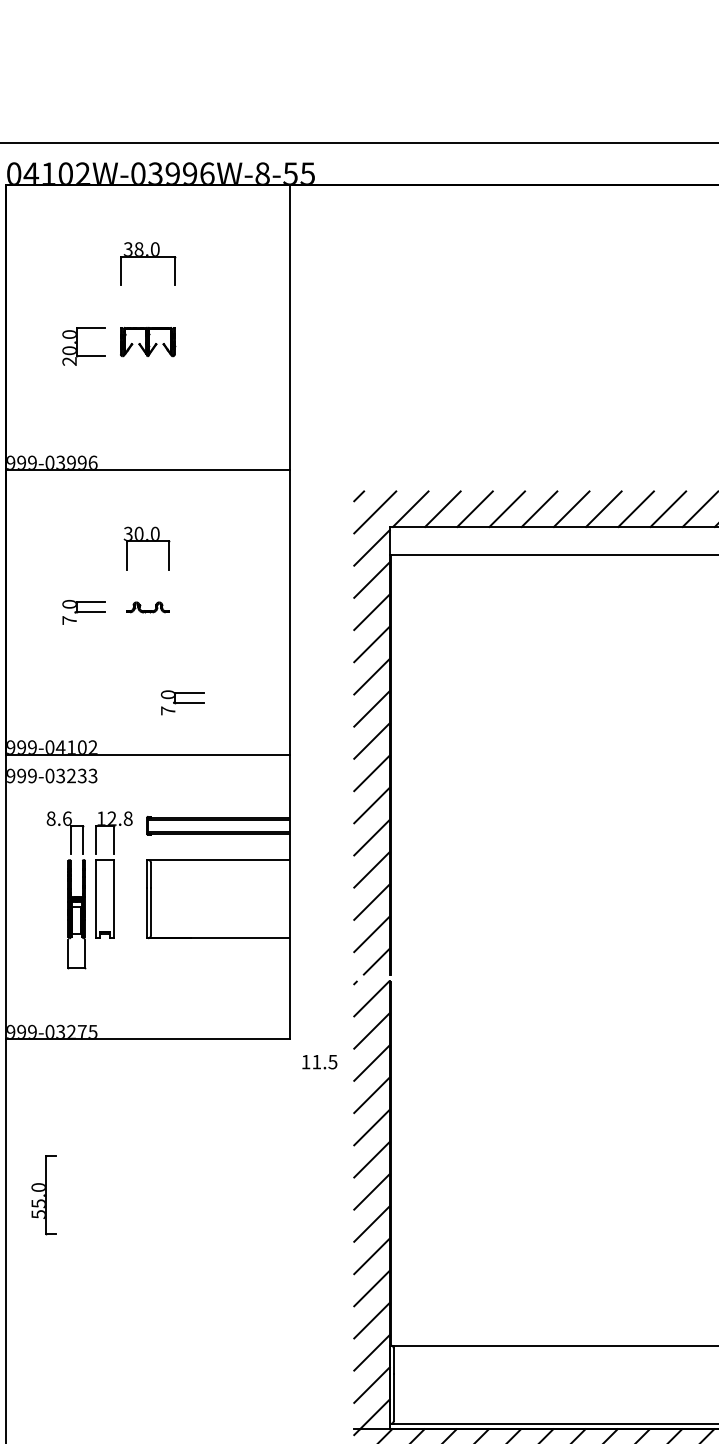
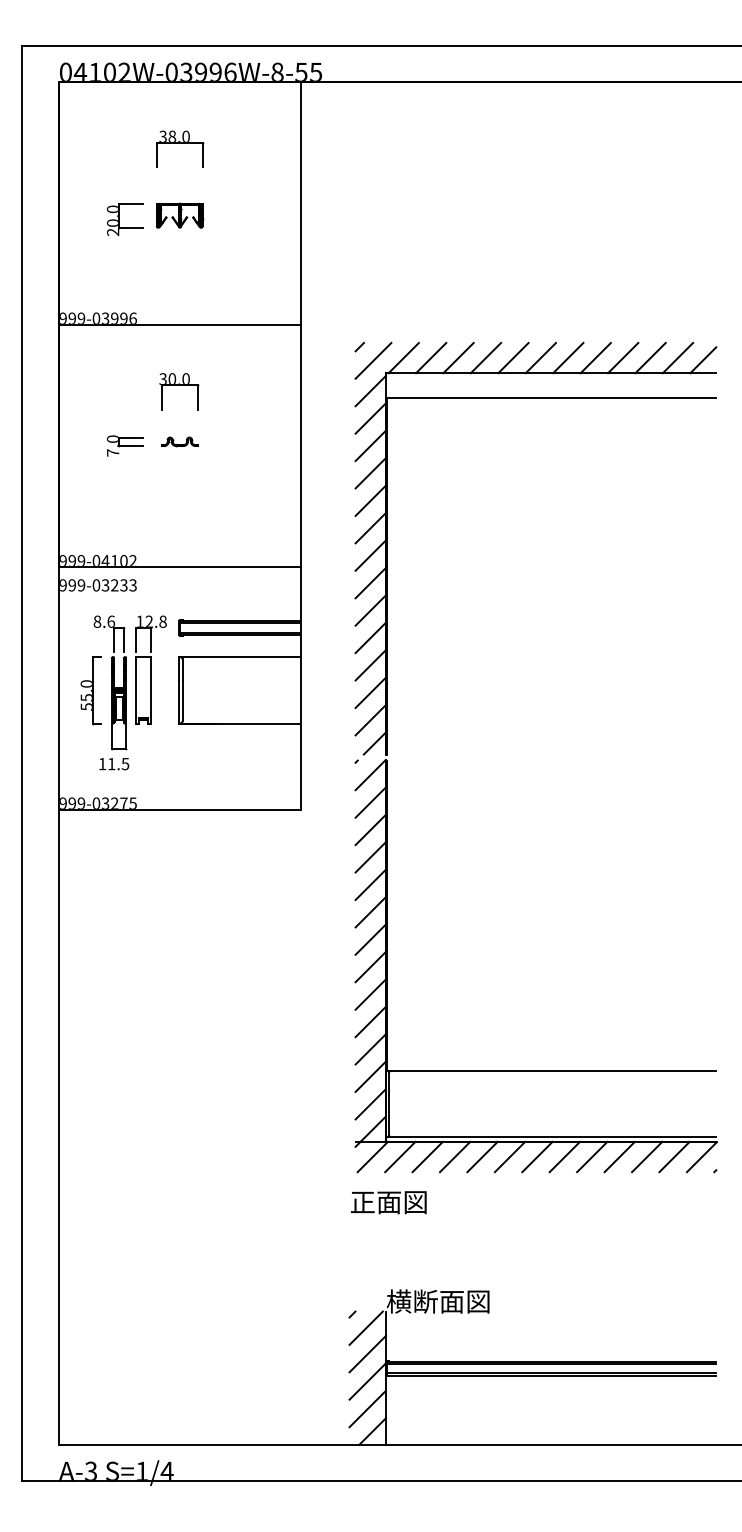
part: (182, 702) -> (209, 522), removed
text: (320, 1062) -> (114, 764), moved
part: (43, 1195) -> (90, 690), moved

